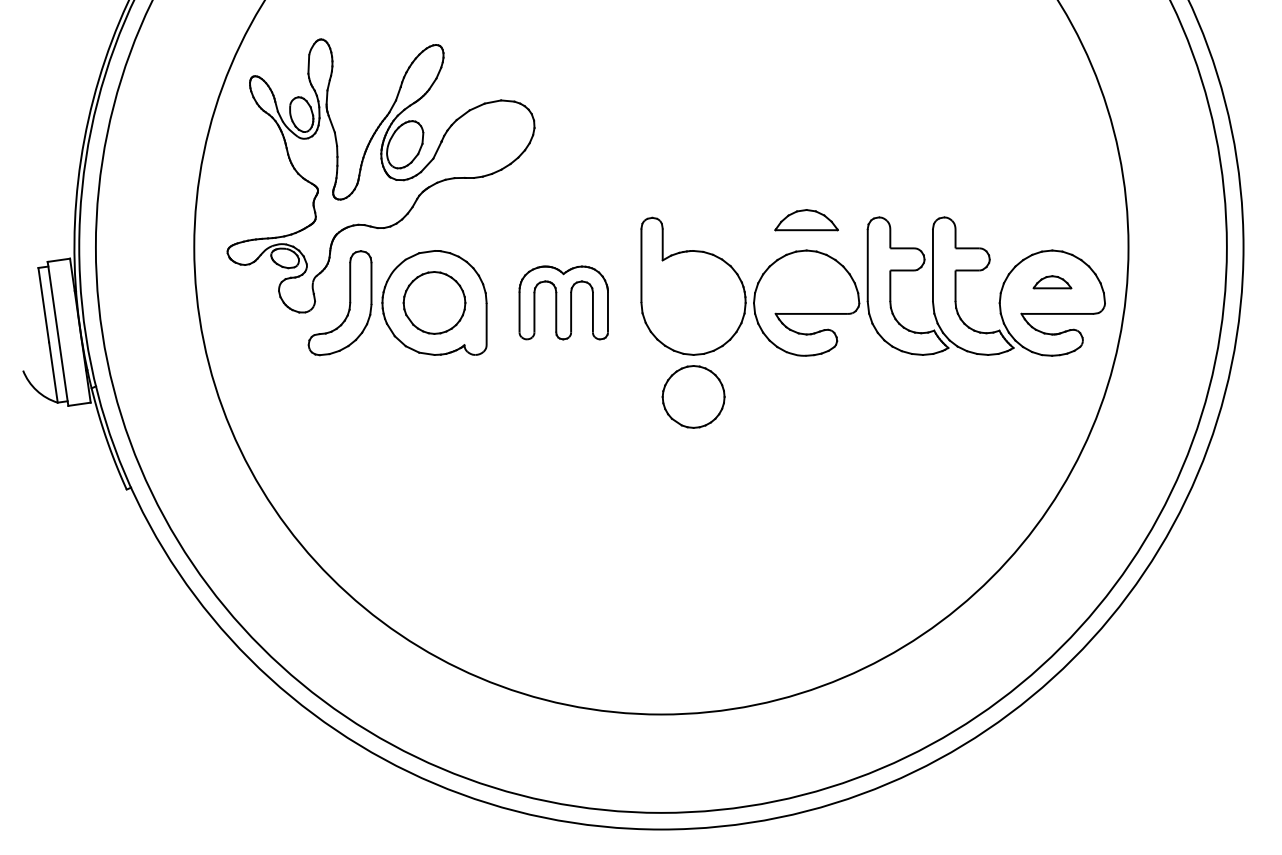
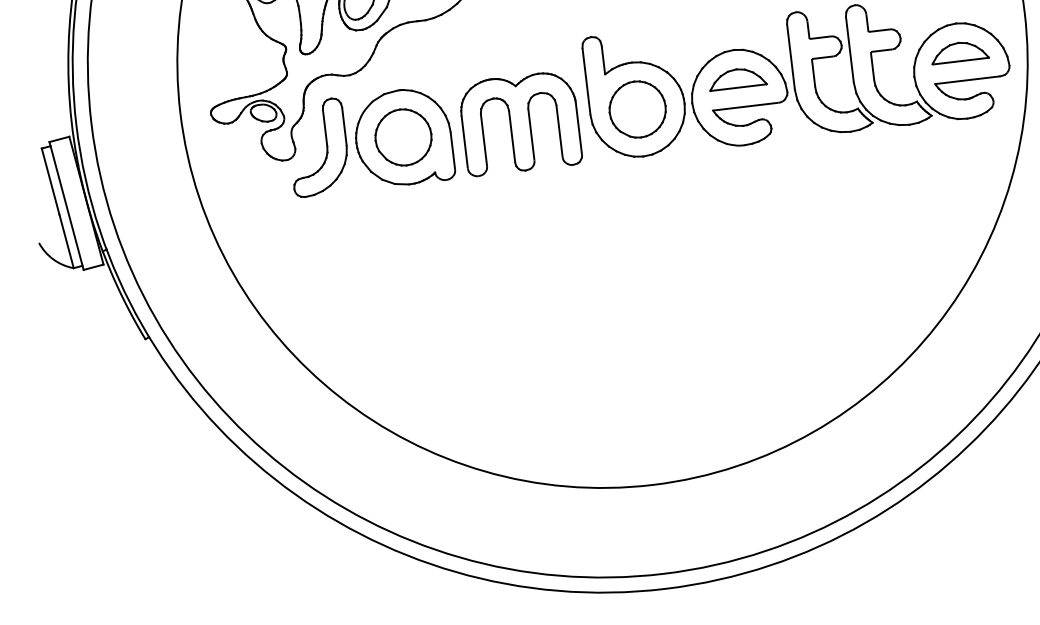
part: (806, 220) -> (737, 78), moved
part: (1052, 282) -> (959, 52), size x1.67
part: (563, 302) -> (520, 123), size x1.43
part: (693, 396) -> (637, 109), moved

